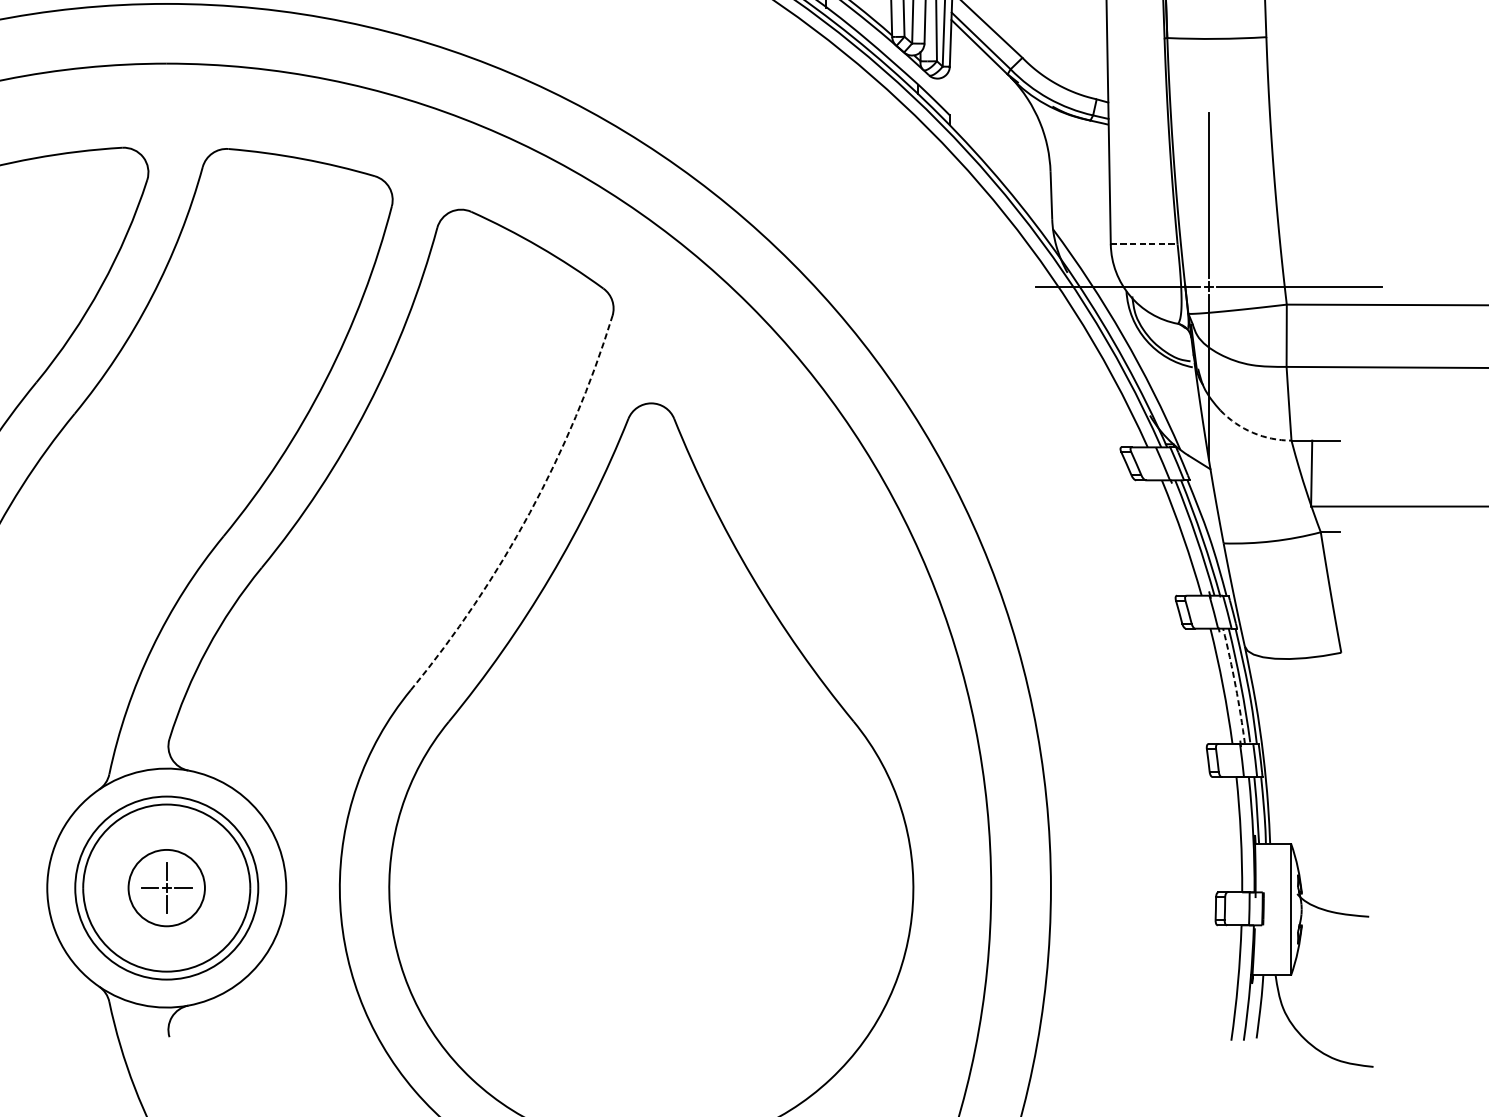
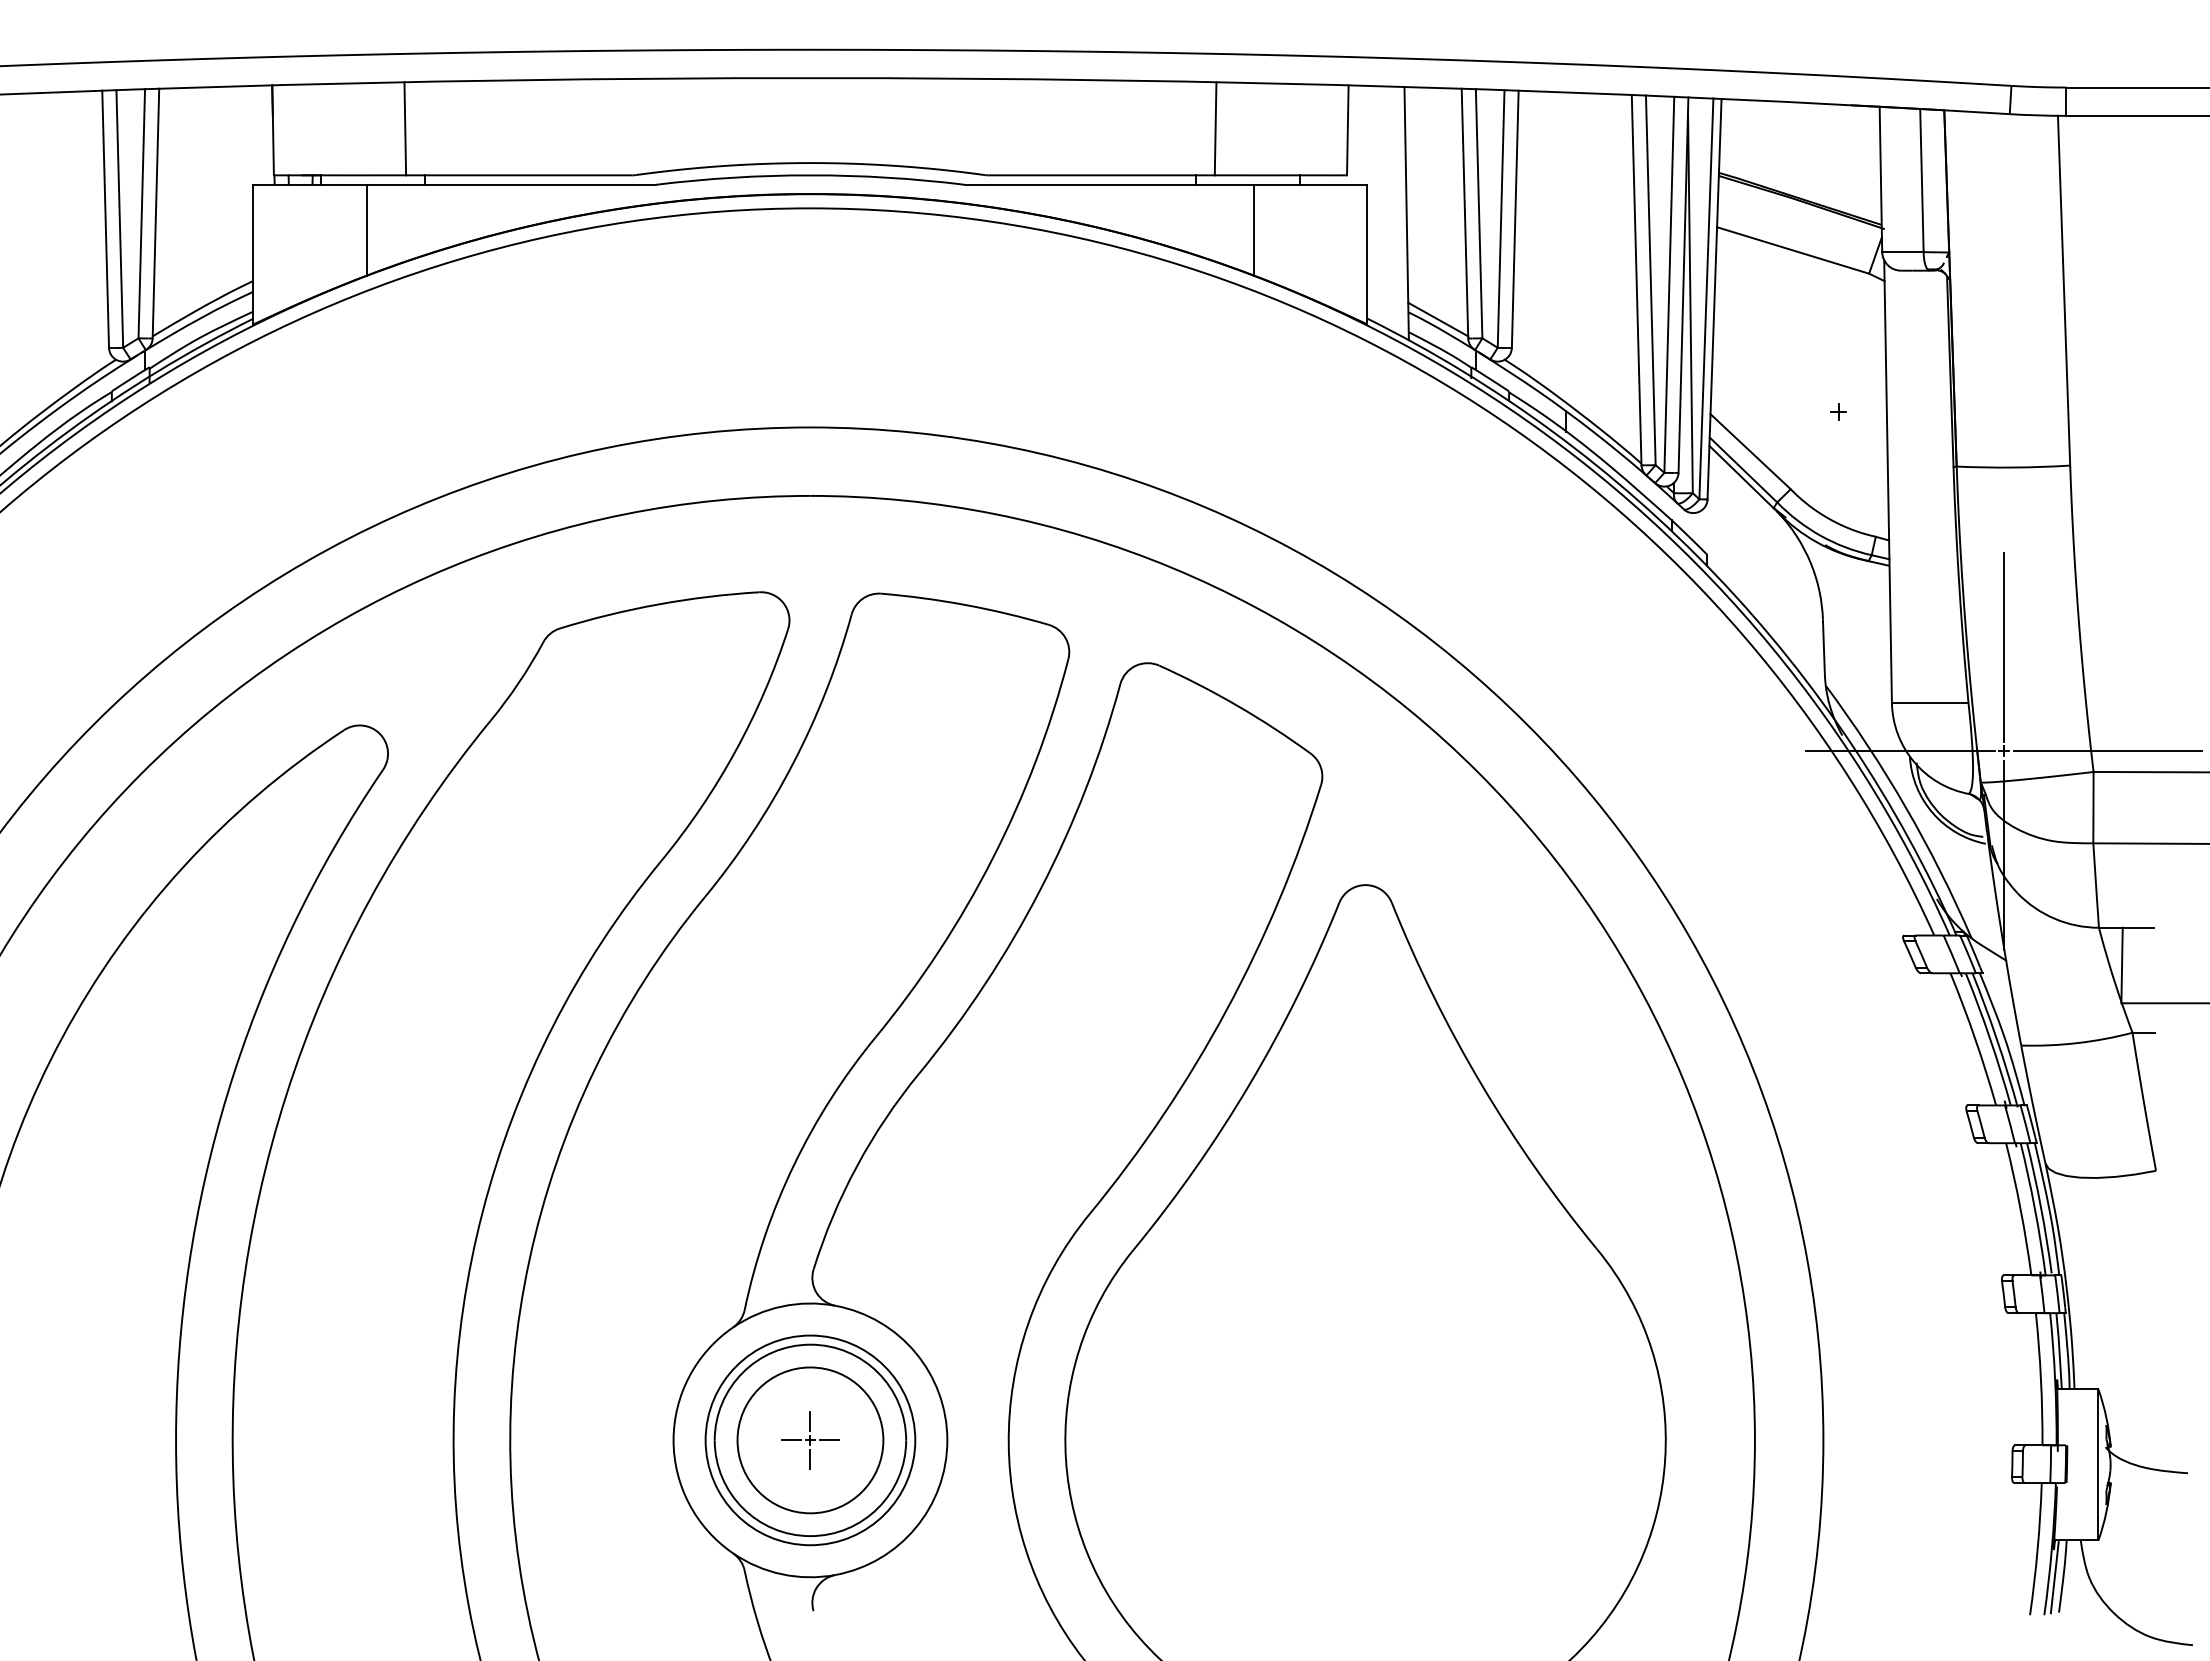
line: (1144, 243) -> (1930, 702), dashed -> solid
arc: (1252, 432) -> (2054, 918), dashed -> solid
arc: (529, 512) -> (1226, 1010), dashed -> solid
arc: (1235, 685) -> (2034, 1208), dashed -> solid
circle: (166, 888) -> (810, 1440), size x1.67
line: (1252, 1006) -> (2054, 1576), added

